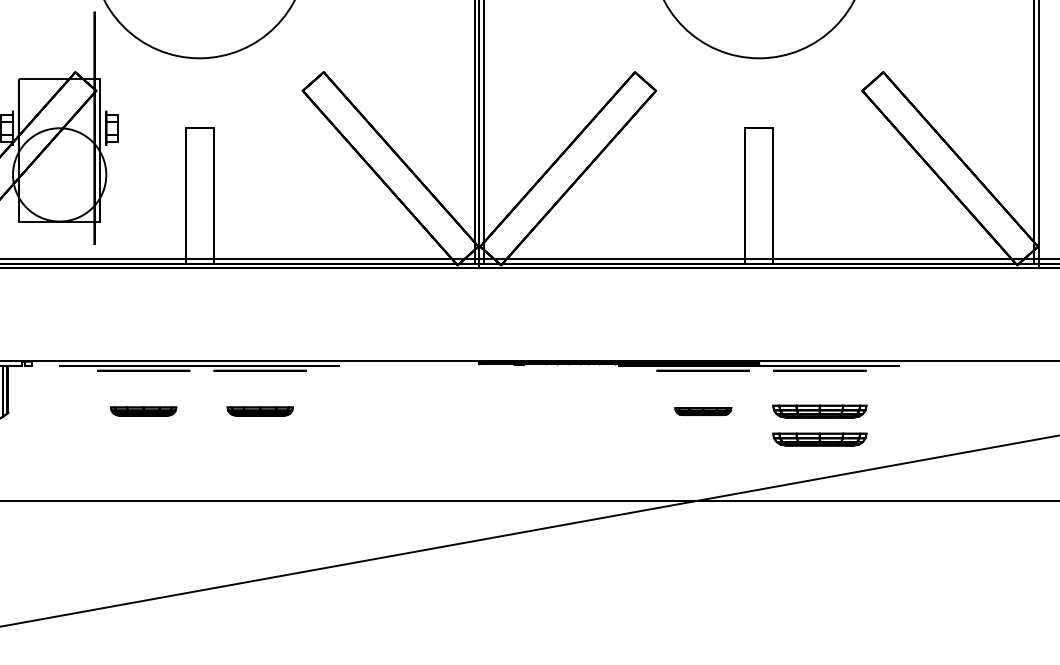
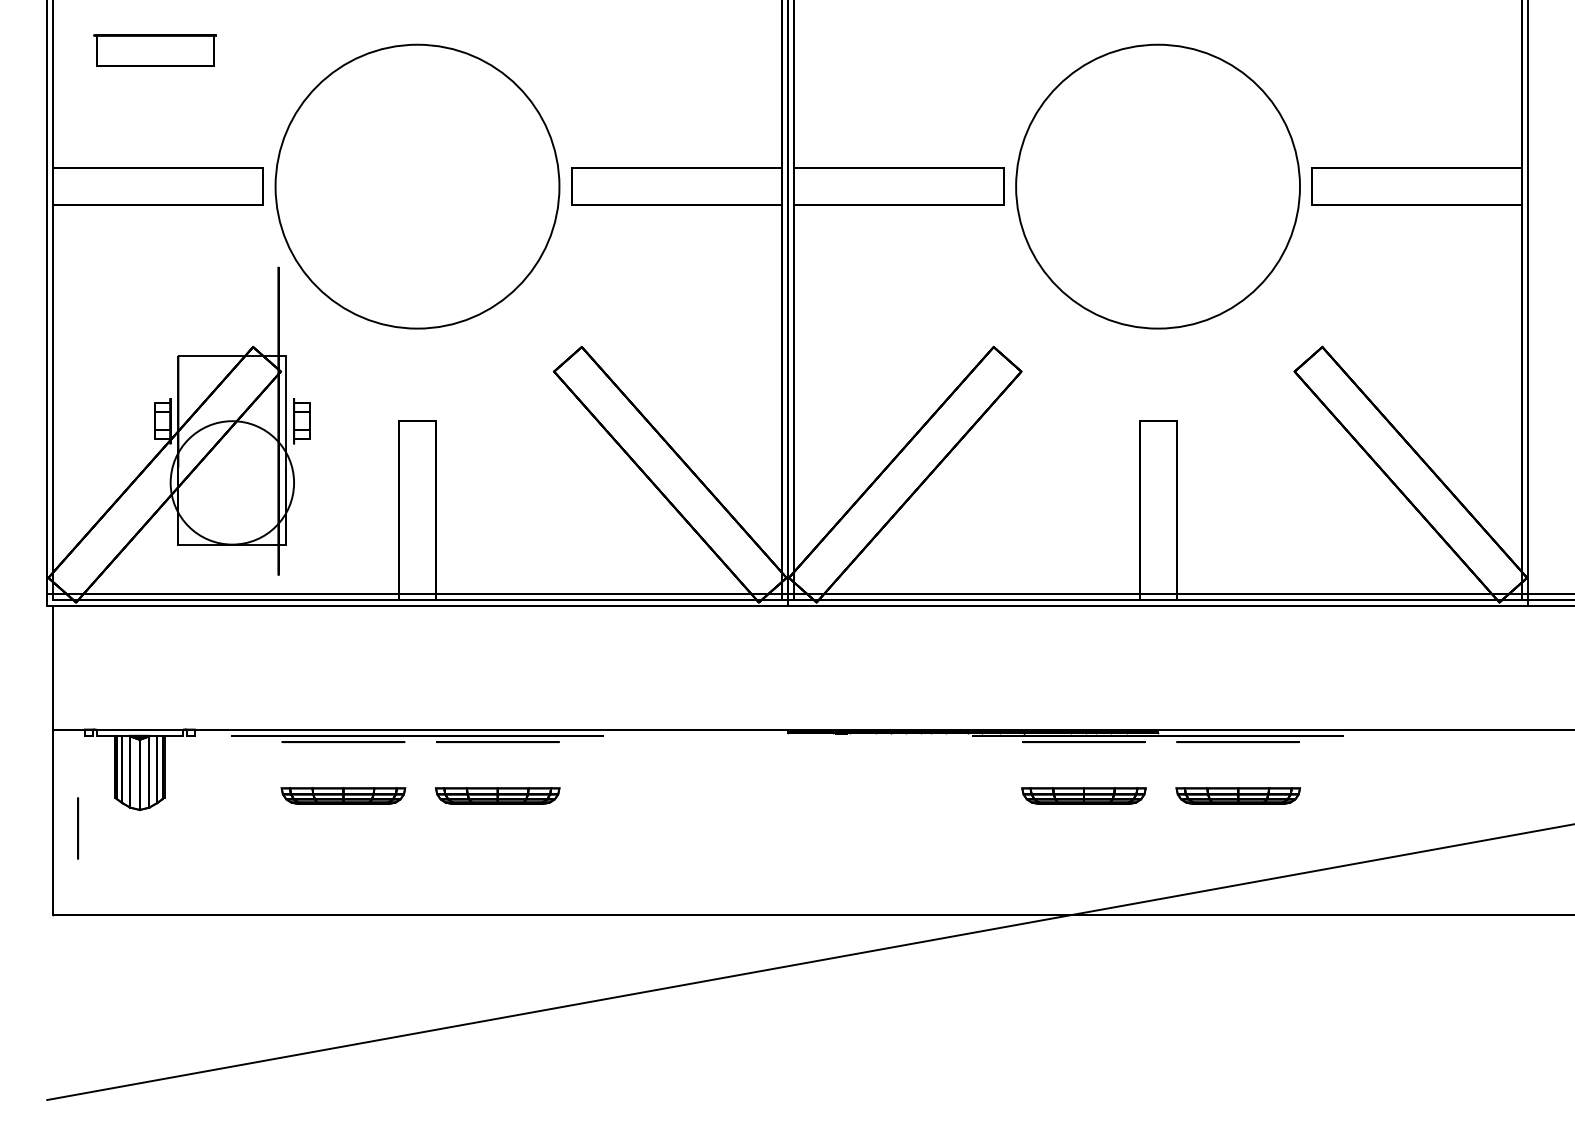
part: (143, 411) -> (343, 795), size x1.43
part: (260, 411) -> (497, 795), size x1.43
part: (702, 411) -> (1083, 795), size x1.67
part: (819, 439) -> (1238, 832), removed

